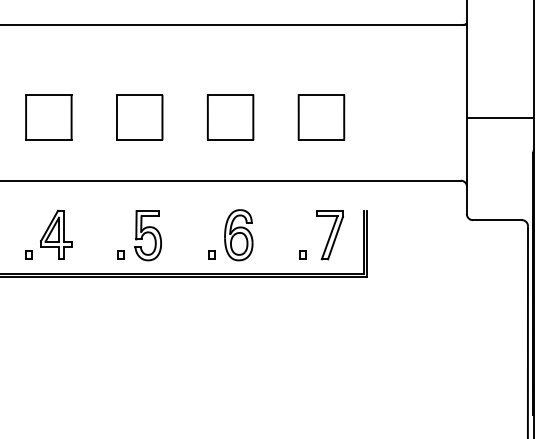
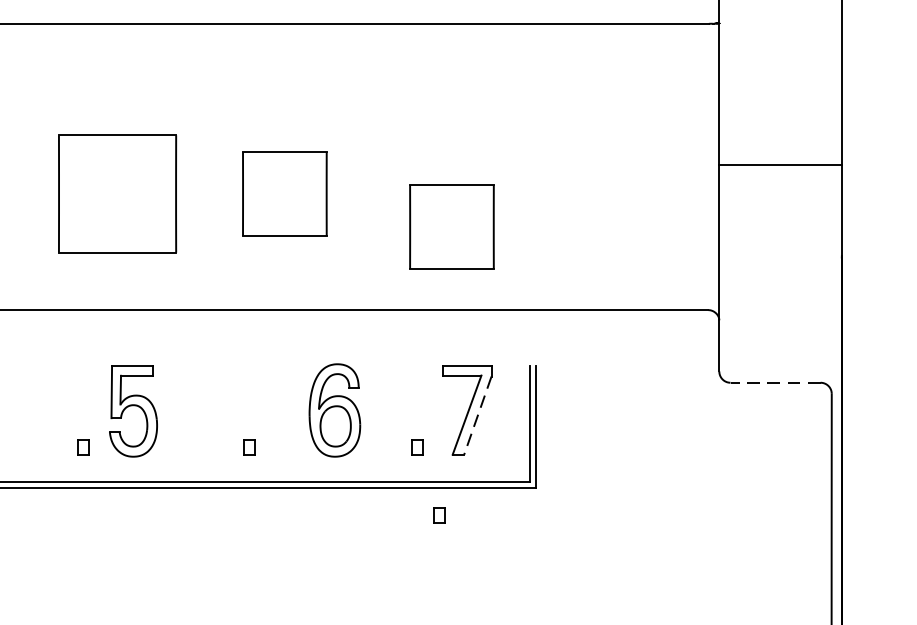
part: (139, 117) -> (117, 193), size x1.4
part: (321, 117) -> (452, 227), moved
line: (499, 117) -> (779, 164), moved
line: (497, 220) -> (775, 383), solid -> dashed
part: (238, 235) -> (334, 410), moved
line: (335, 238) -> (477, 416), solid -> dashed
part: (314, 291) -> (439, 513), added

